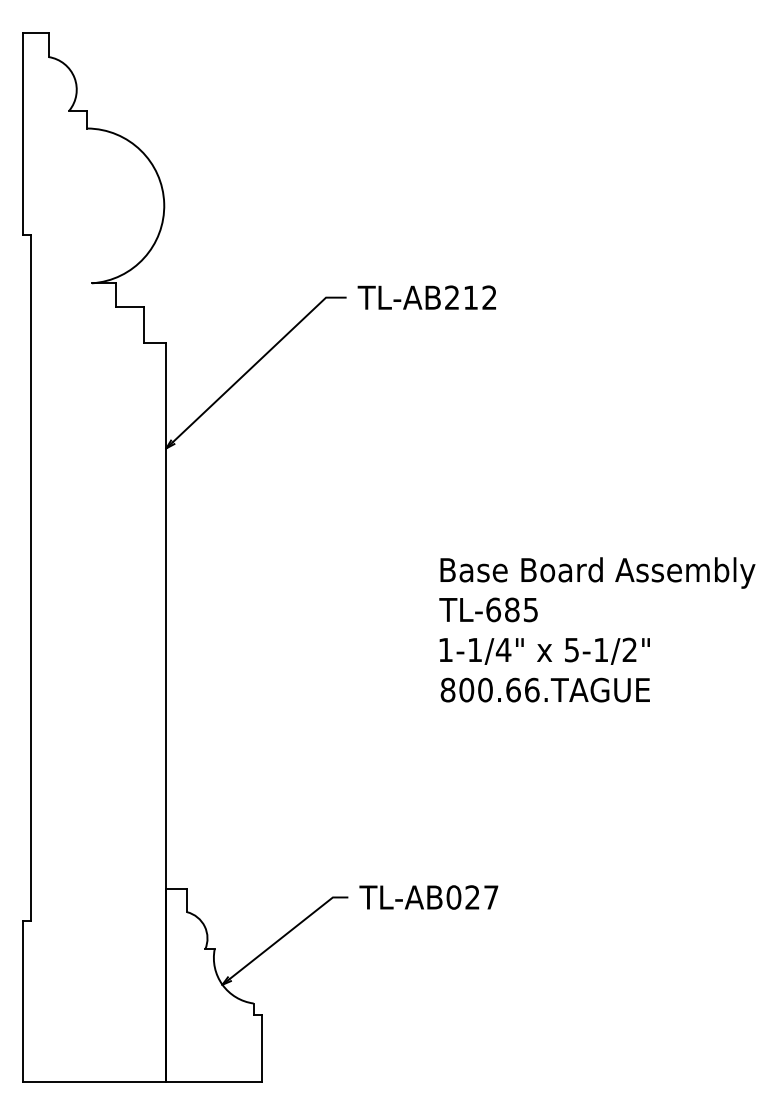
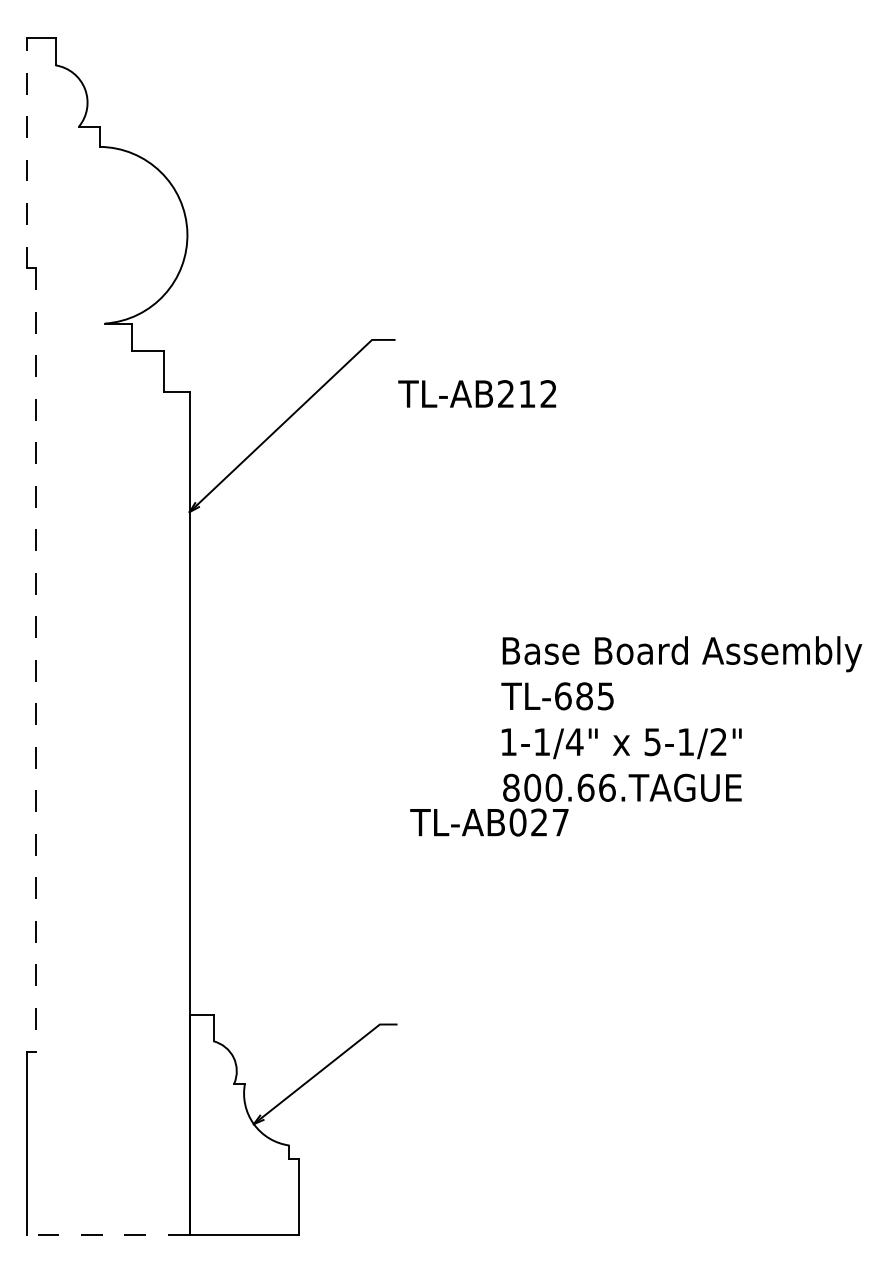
line: (23, 133) -> (26, 152), solid -> dashed
text: (427, 297) -> (477, 393), moved
line: (31, 578) -> (35, 660), solid -> dashed
text: (428, 897) -> (489, 822), moved
line: (95, 1081) -> (108, 1234), solid -> dashed

